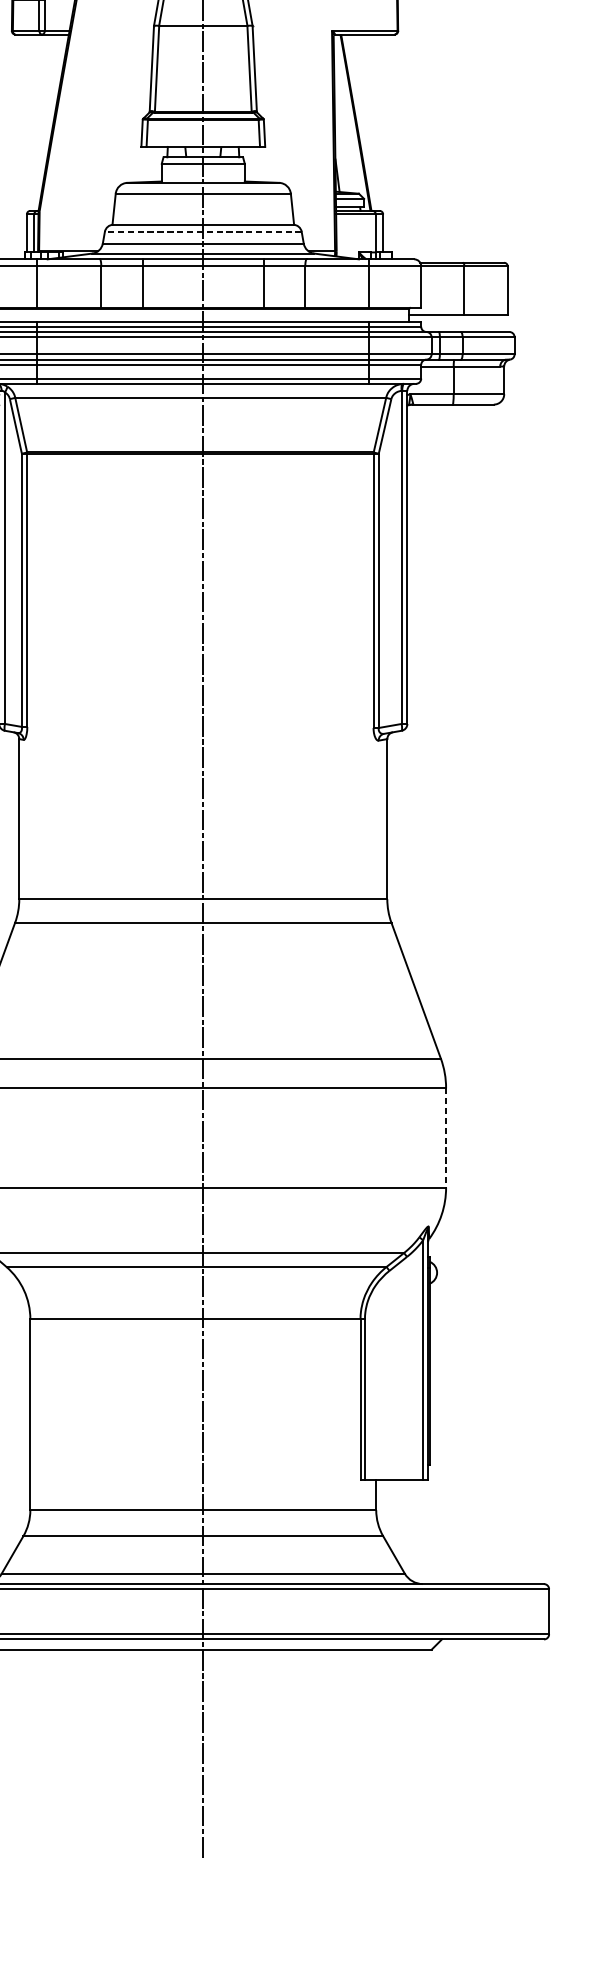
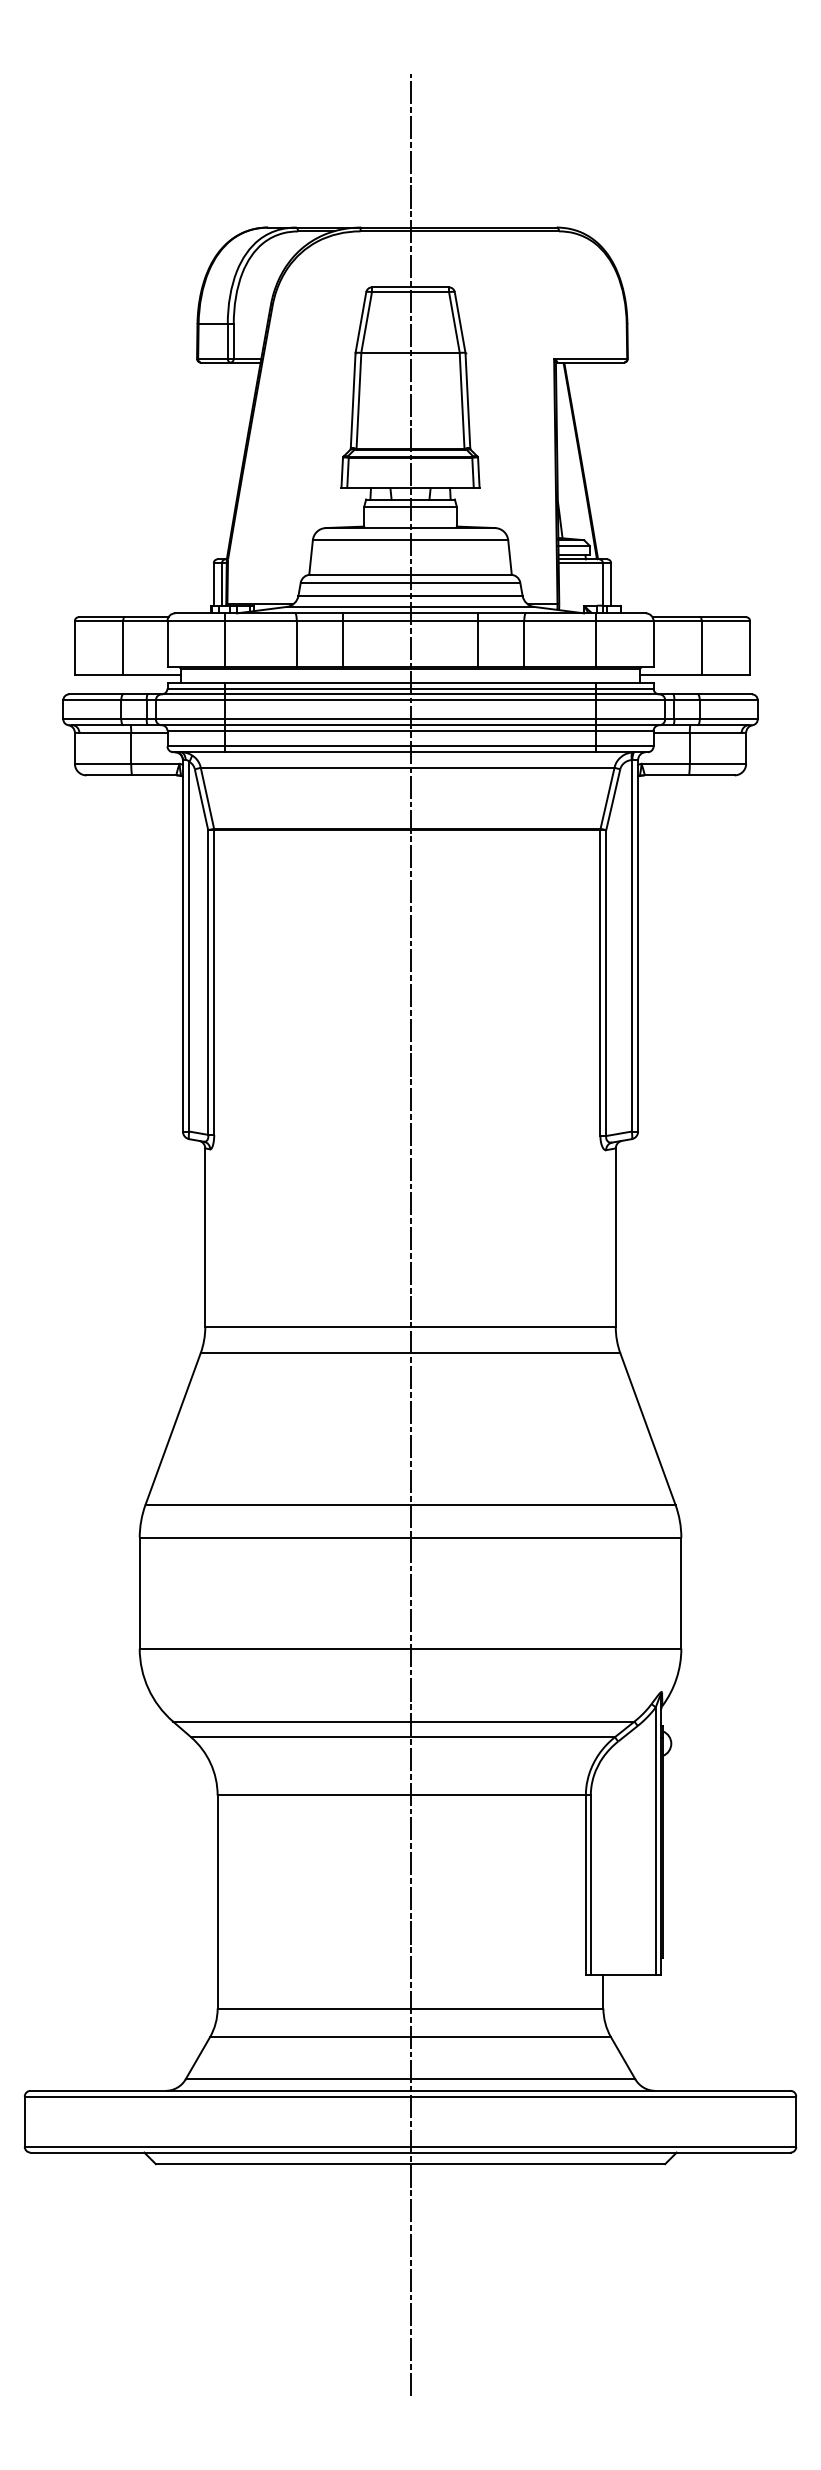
line: (203, 231) -> (410, 582), dashed -> solid
line: (446, 1138) -> (681, 1593), dashed -> solid

